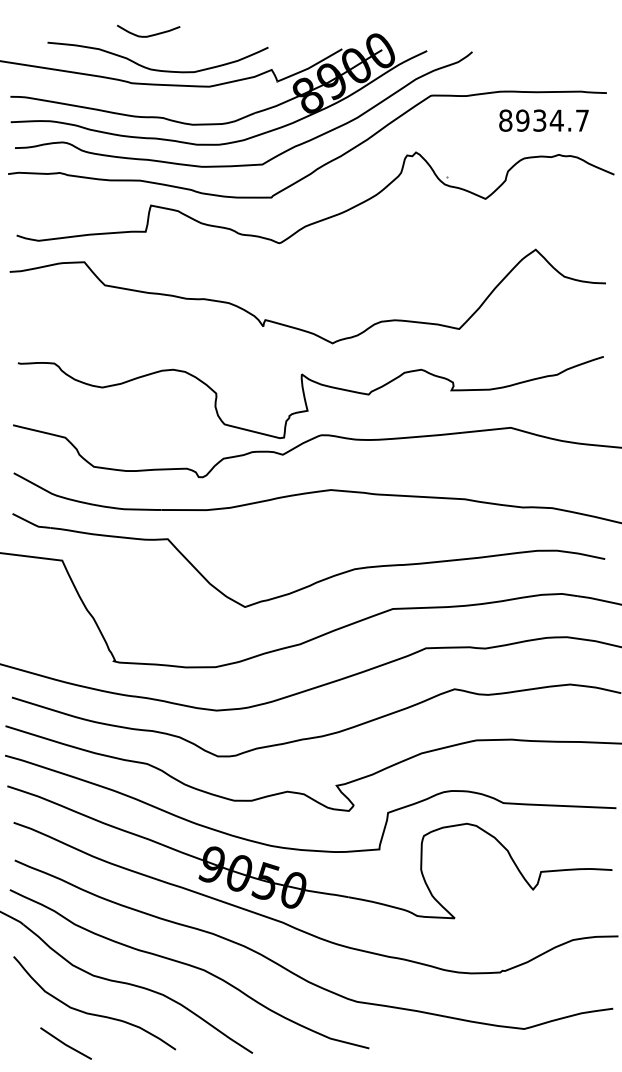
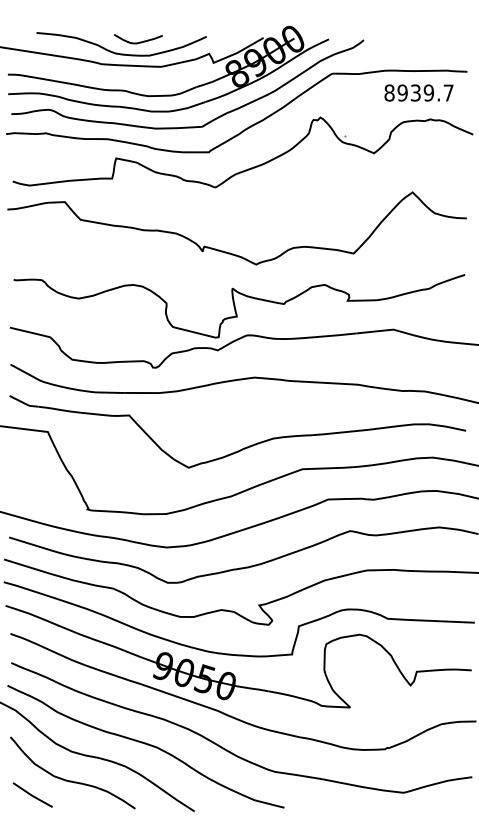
curve: (150, 34) -> (139, 41), moved
text: (556, 119) -> (428, 92), 8934.7 -> 8939.7
line: (65, 1042) -> (32, 794), moved

